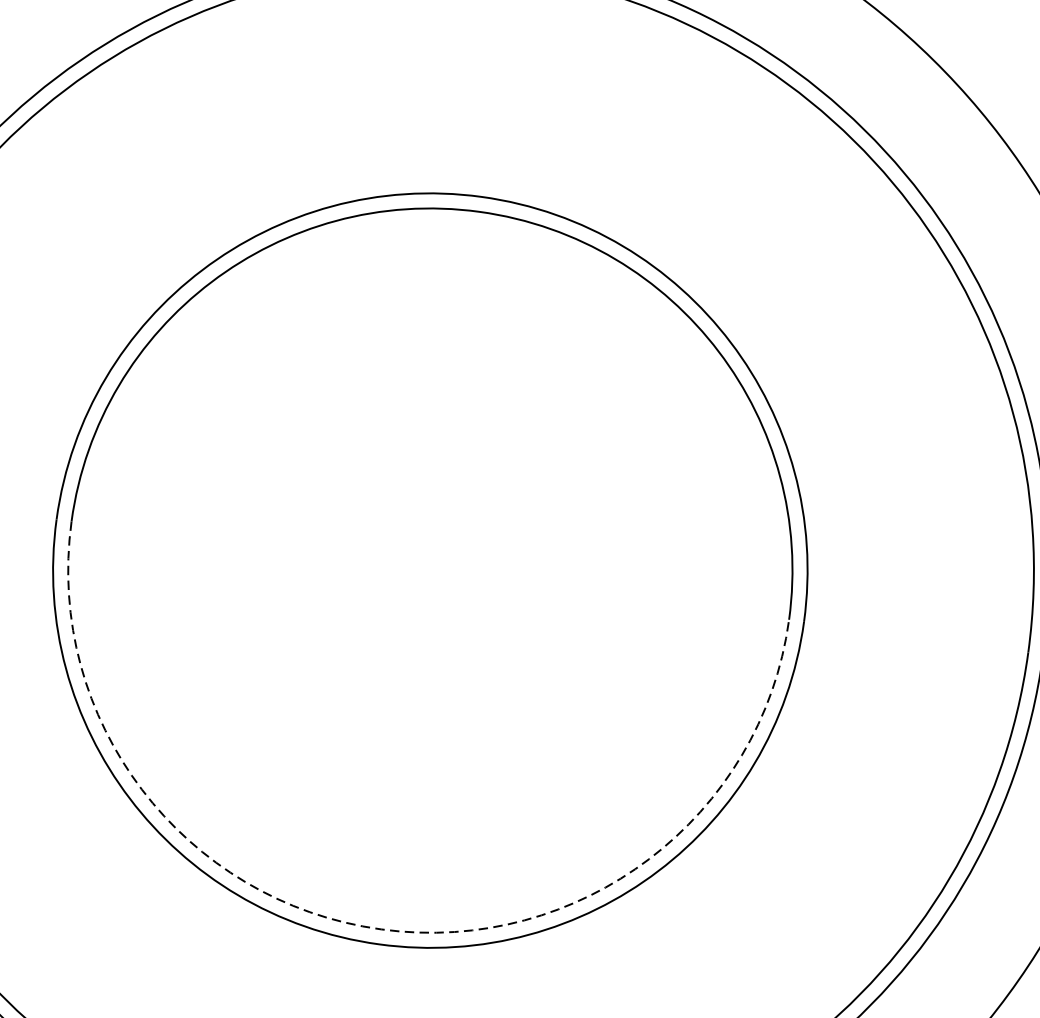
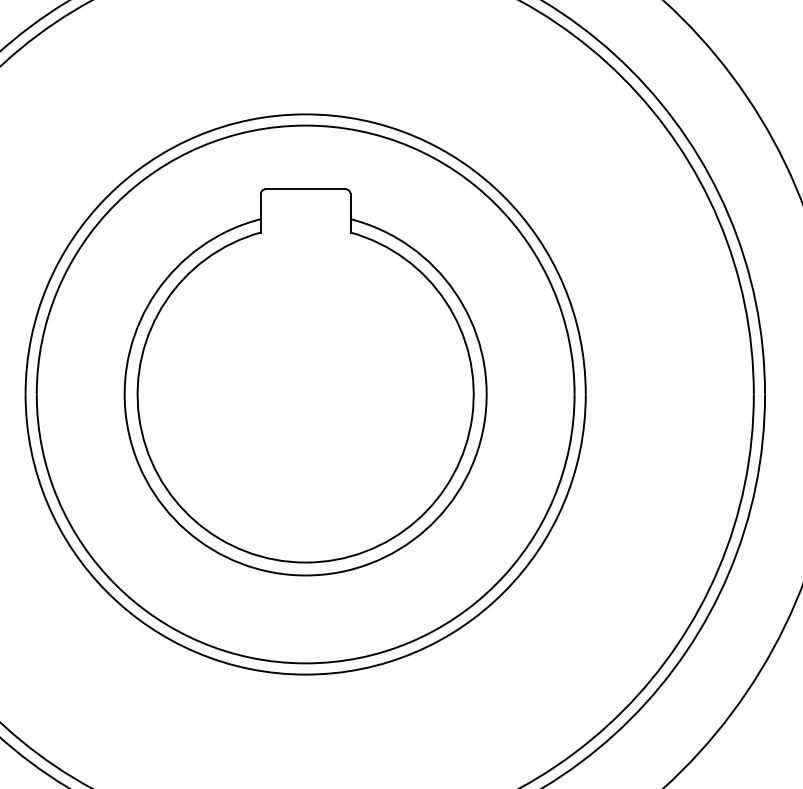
part: (432, 554) -> (305, 382), added
arc: (380, 929) -> (305, 663), dashed -> solid

